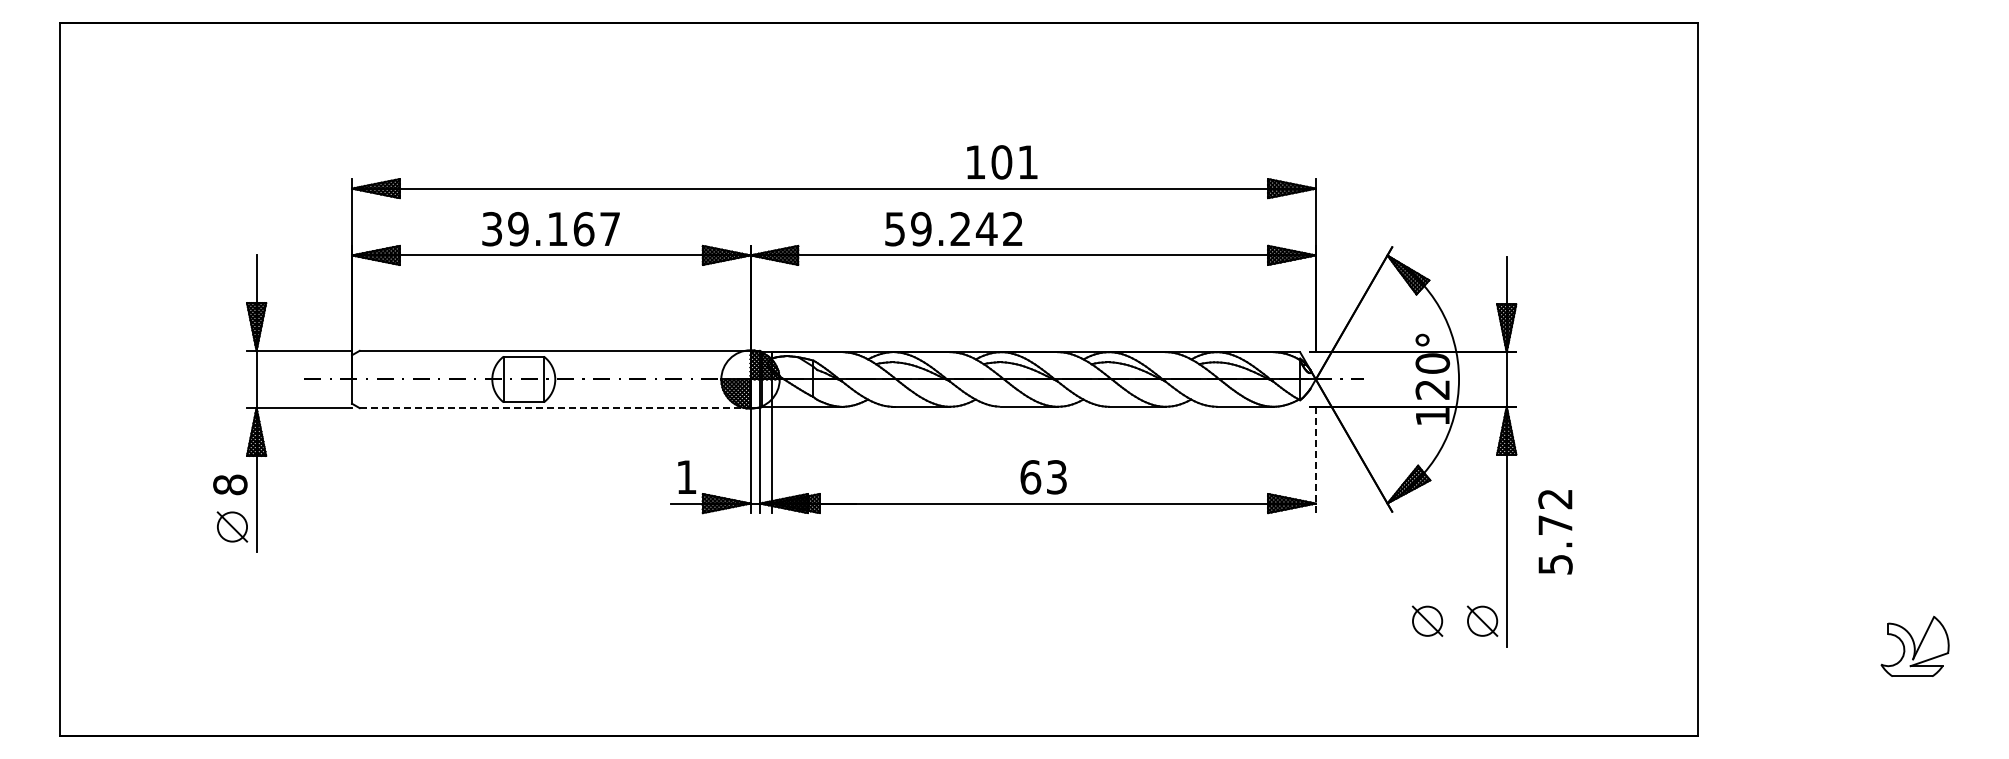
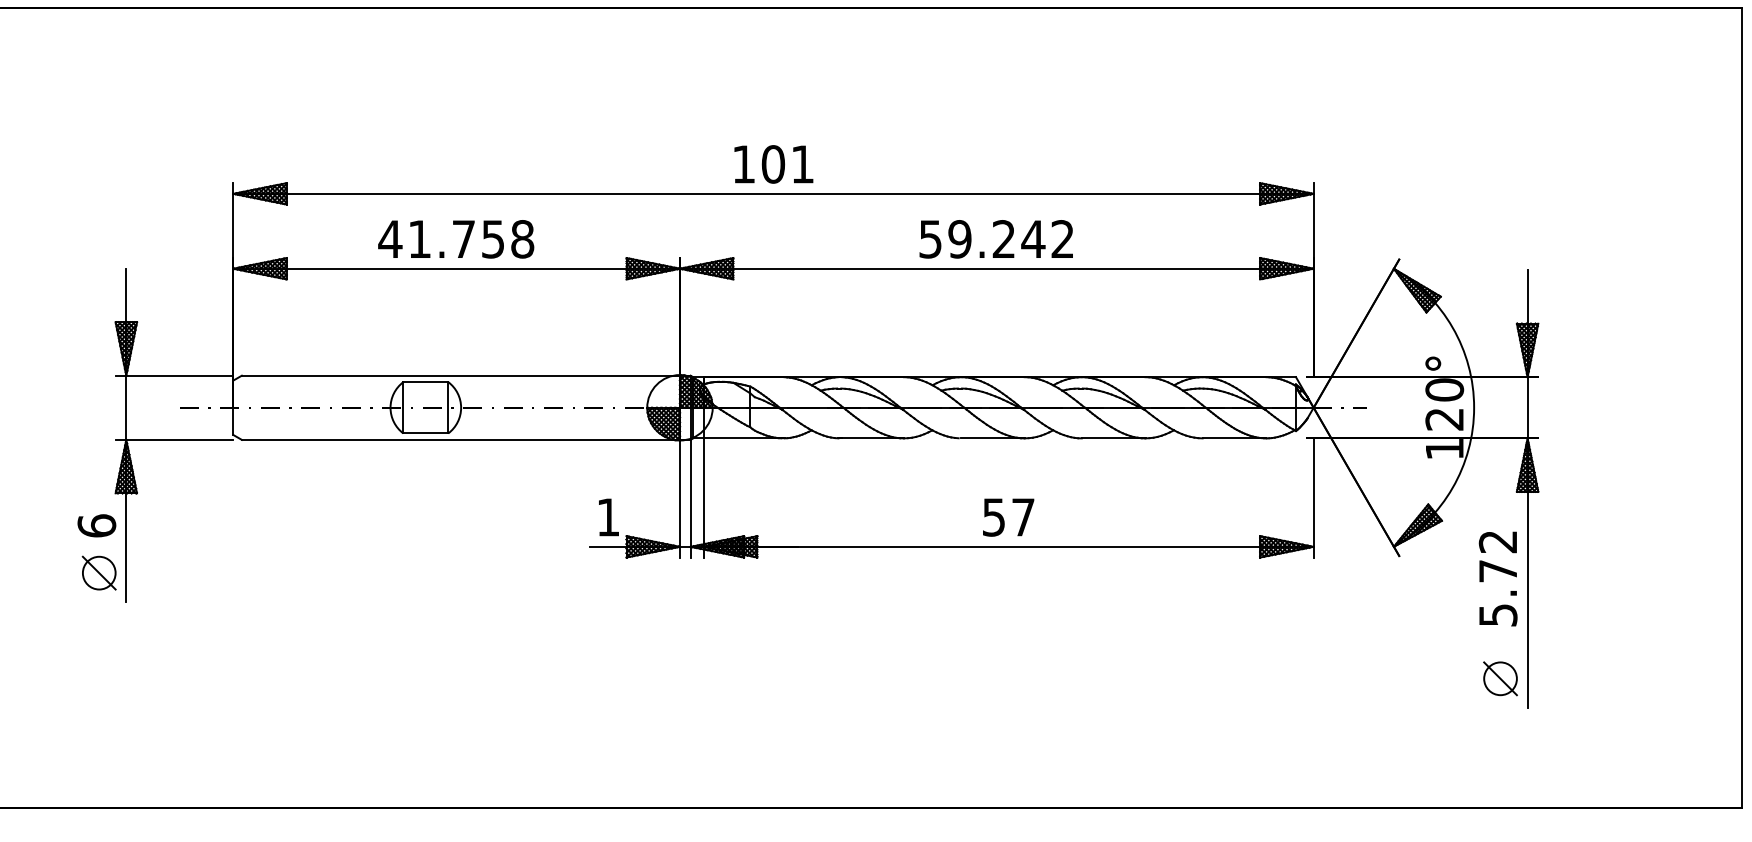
text: (1002, 162) -> (774, 164), moved
text: (550, 228) -> (455, 238), 39.167 -> 41.758
text: (953, 229) -> (996, 239), moved
line: (555, 408) -> (461, 440), dashed -> solid
line: (1315, 459) -> (1313, 497), dashed -> solid
text: (1043, 477) -> (1008, 517), 63 -> 57
text: (230, 484) -> (97, 525), 8 -> 6
text: (1555, 532) -> (1498, 579), moved
part: (1427, 620) -> (1438, 677), removed

